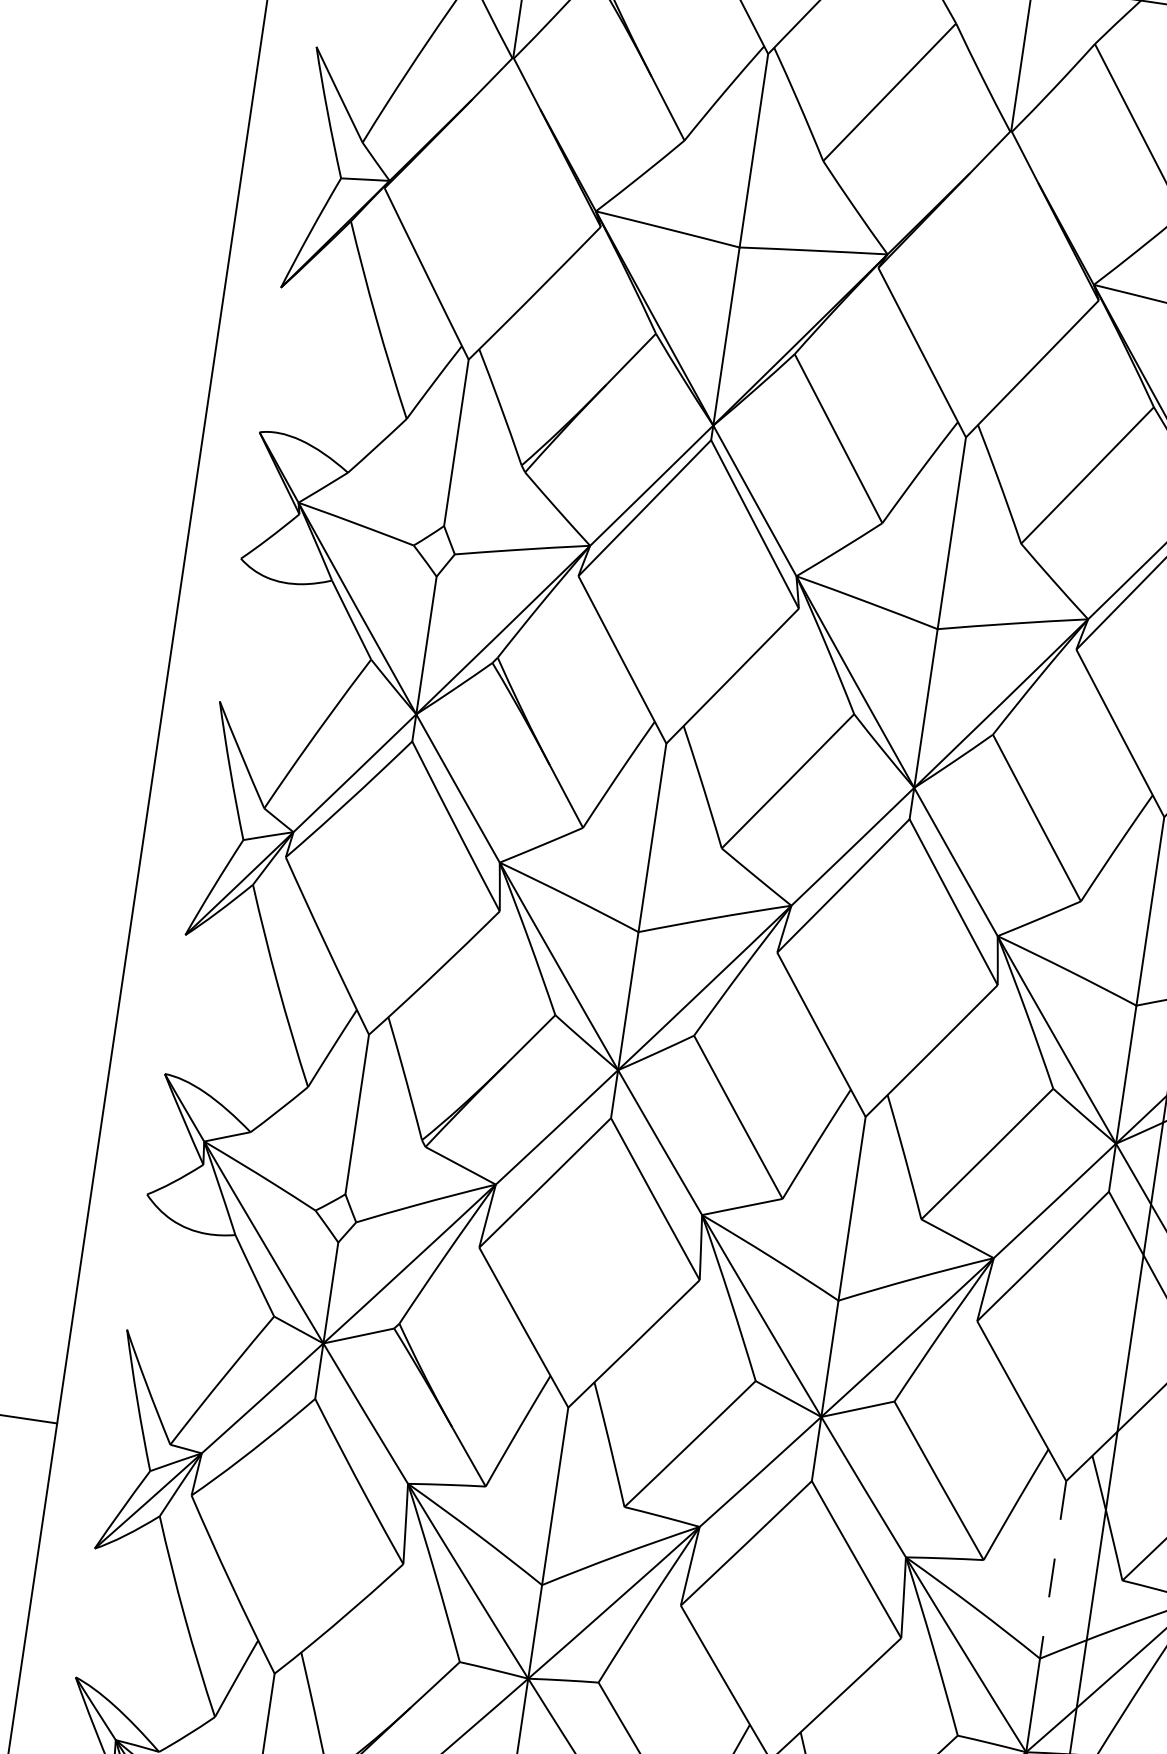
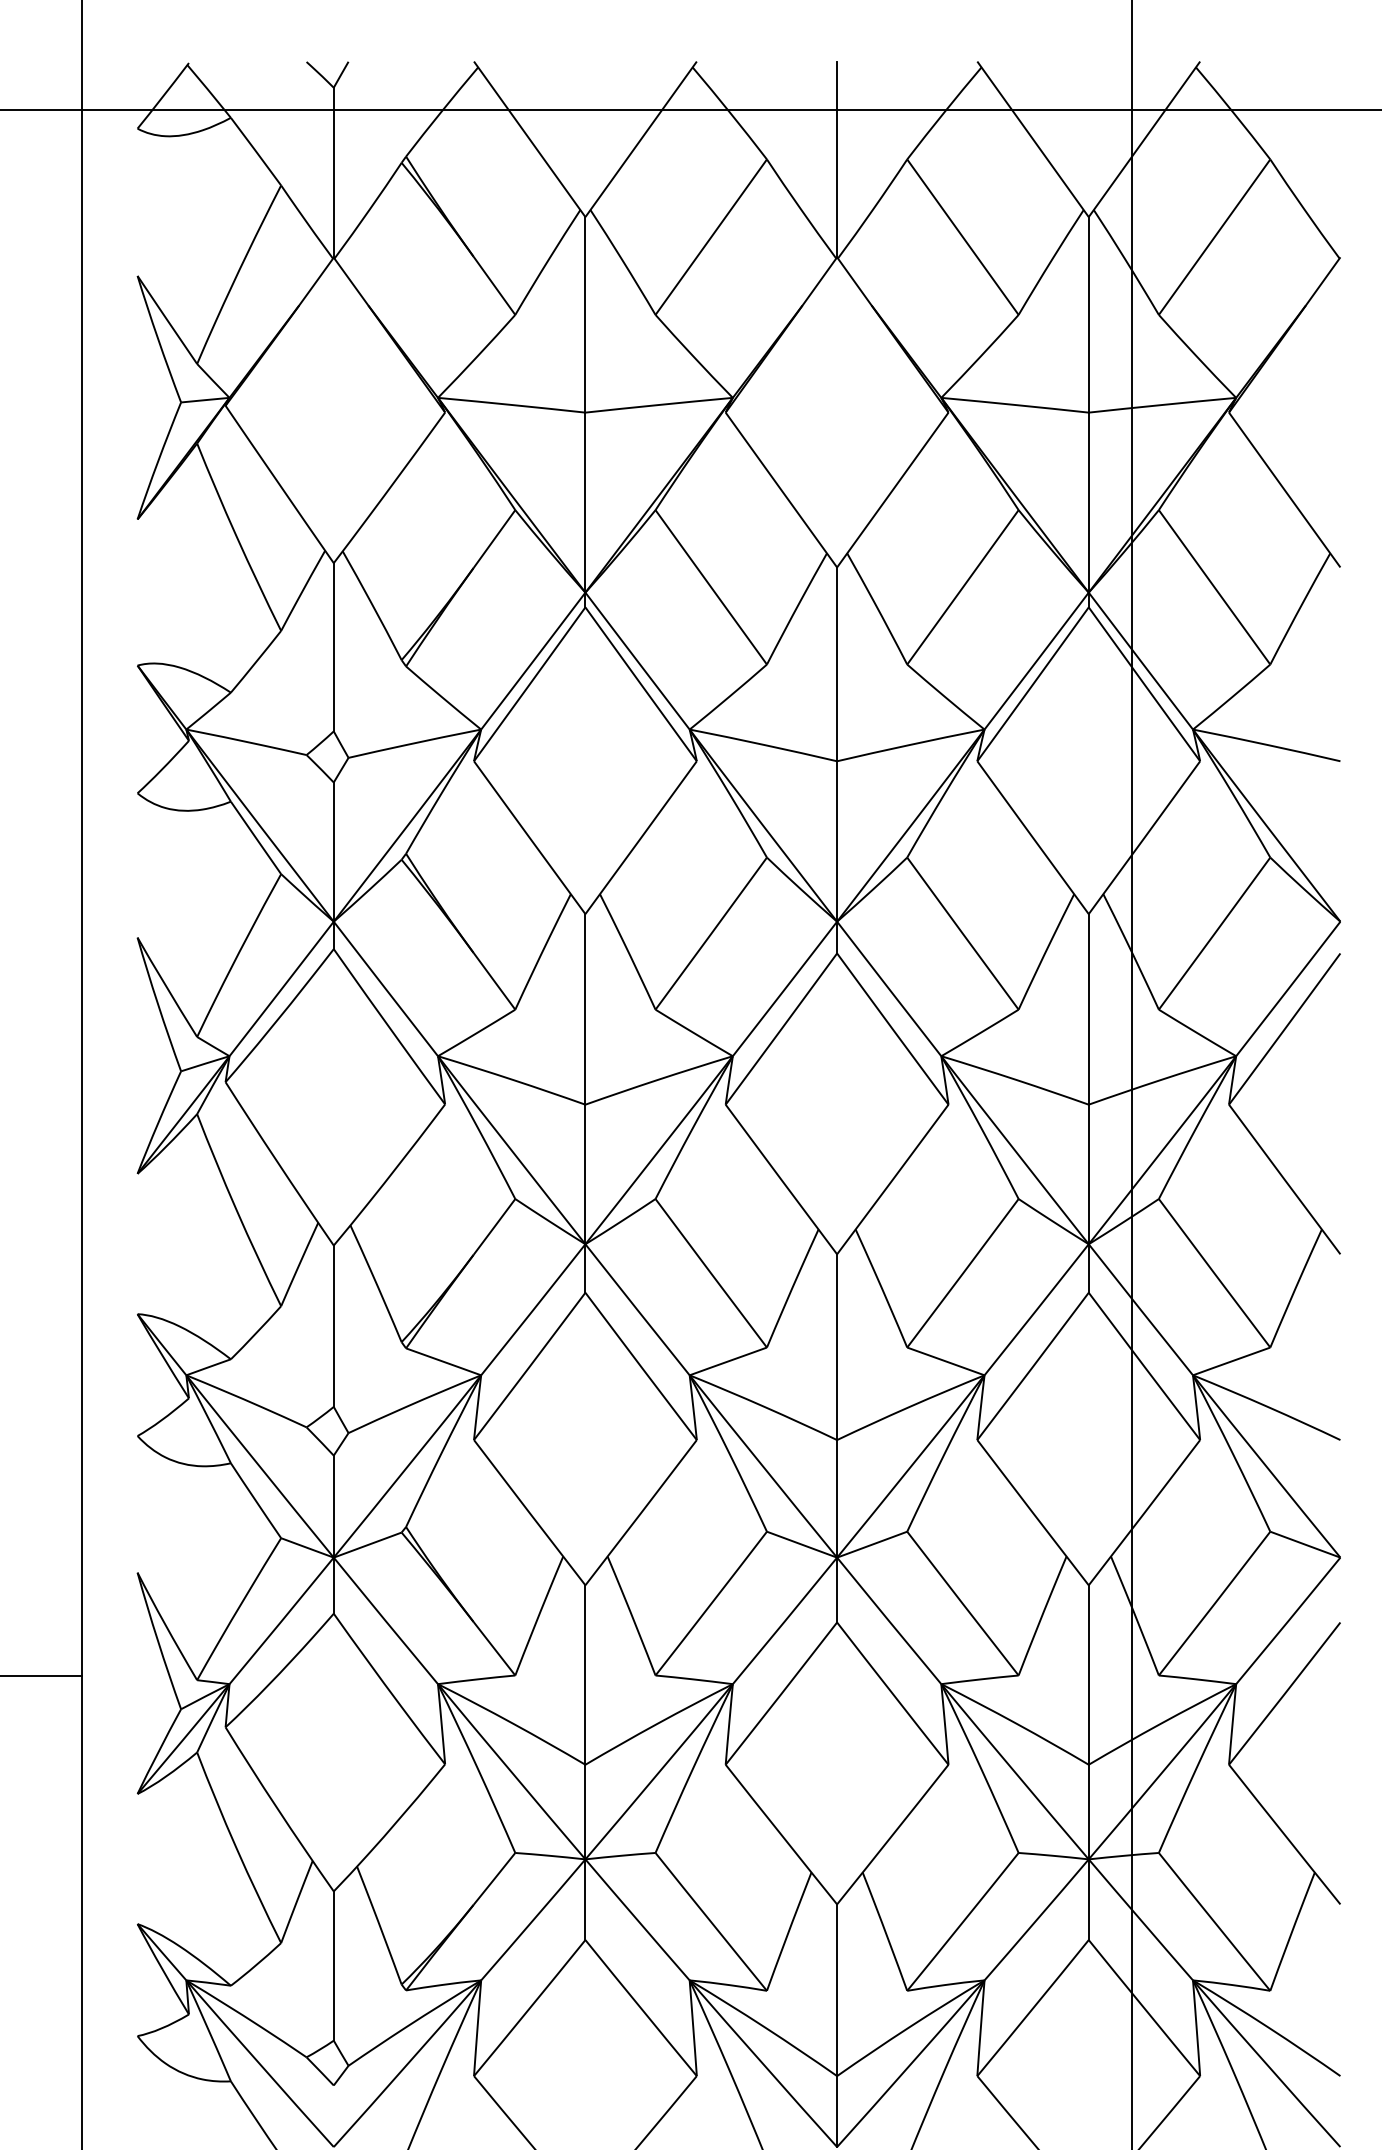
line: (1052, 1570) -> (1088, 1675), dashed -> solid

